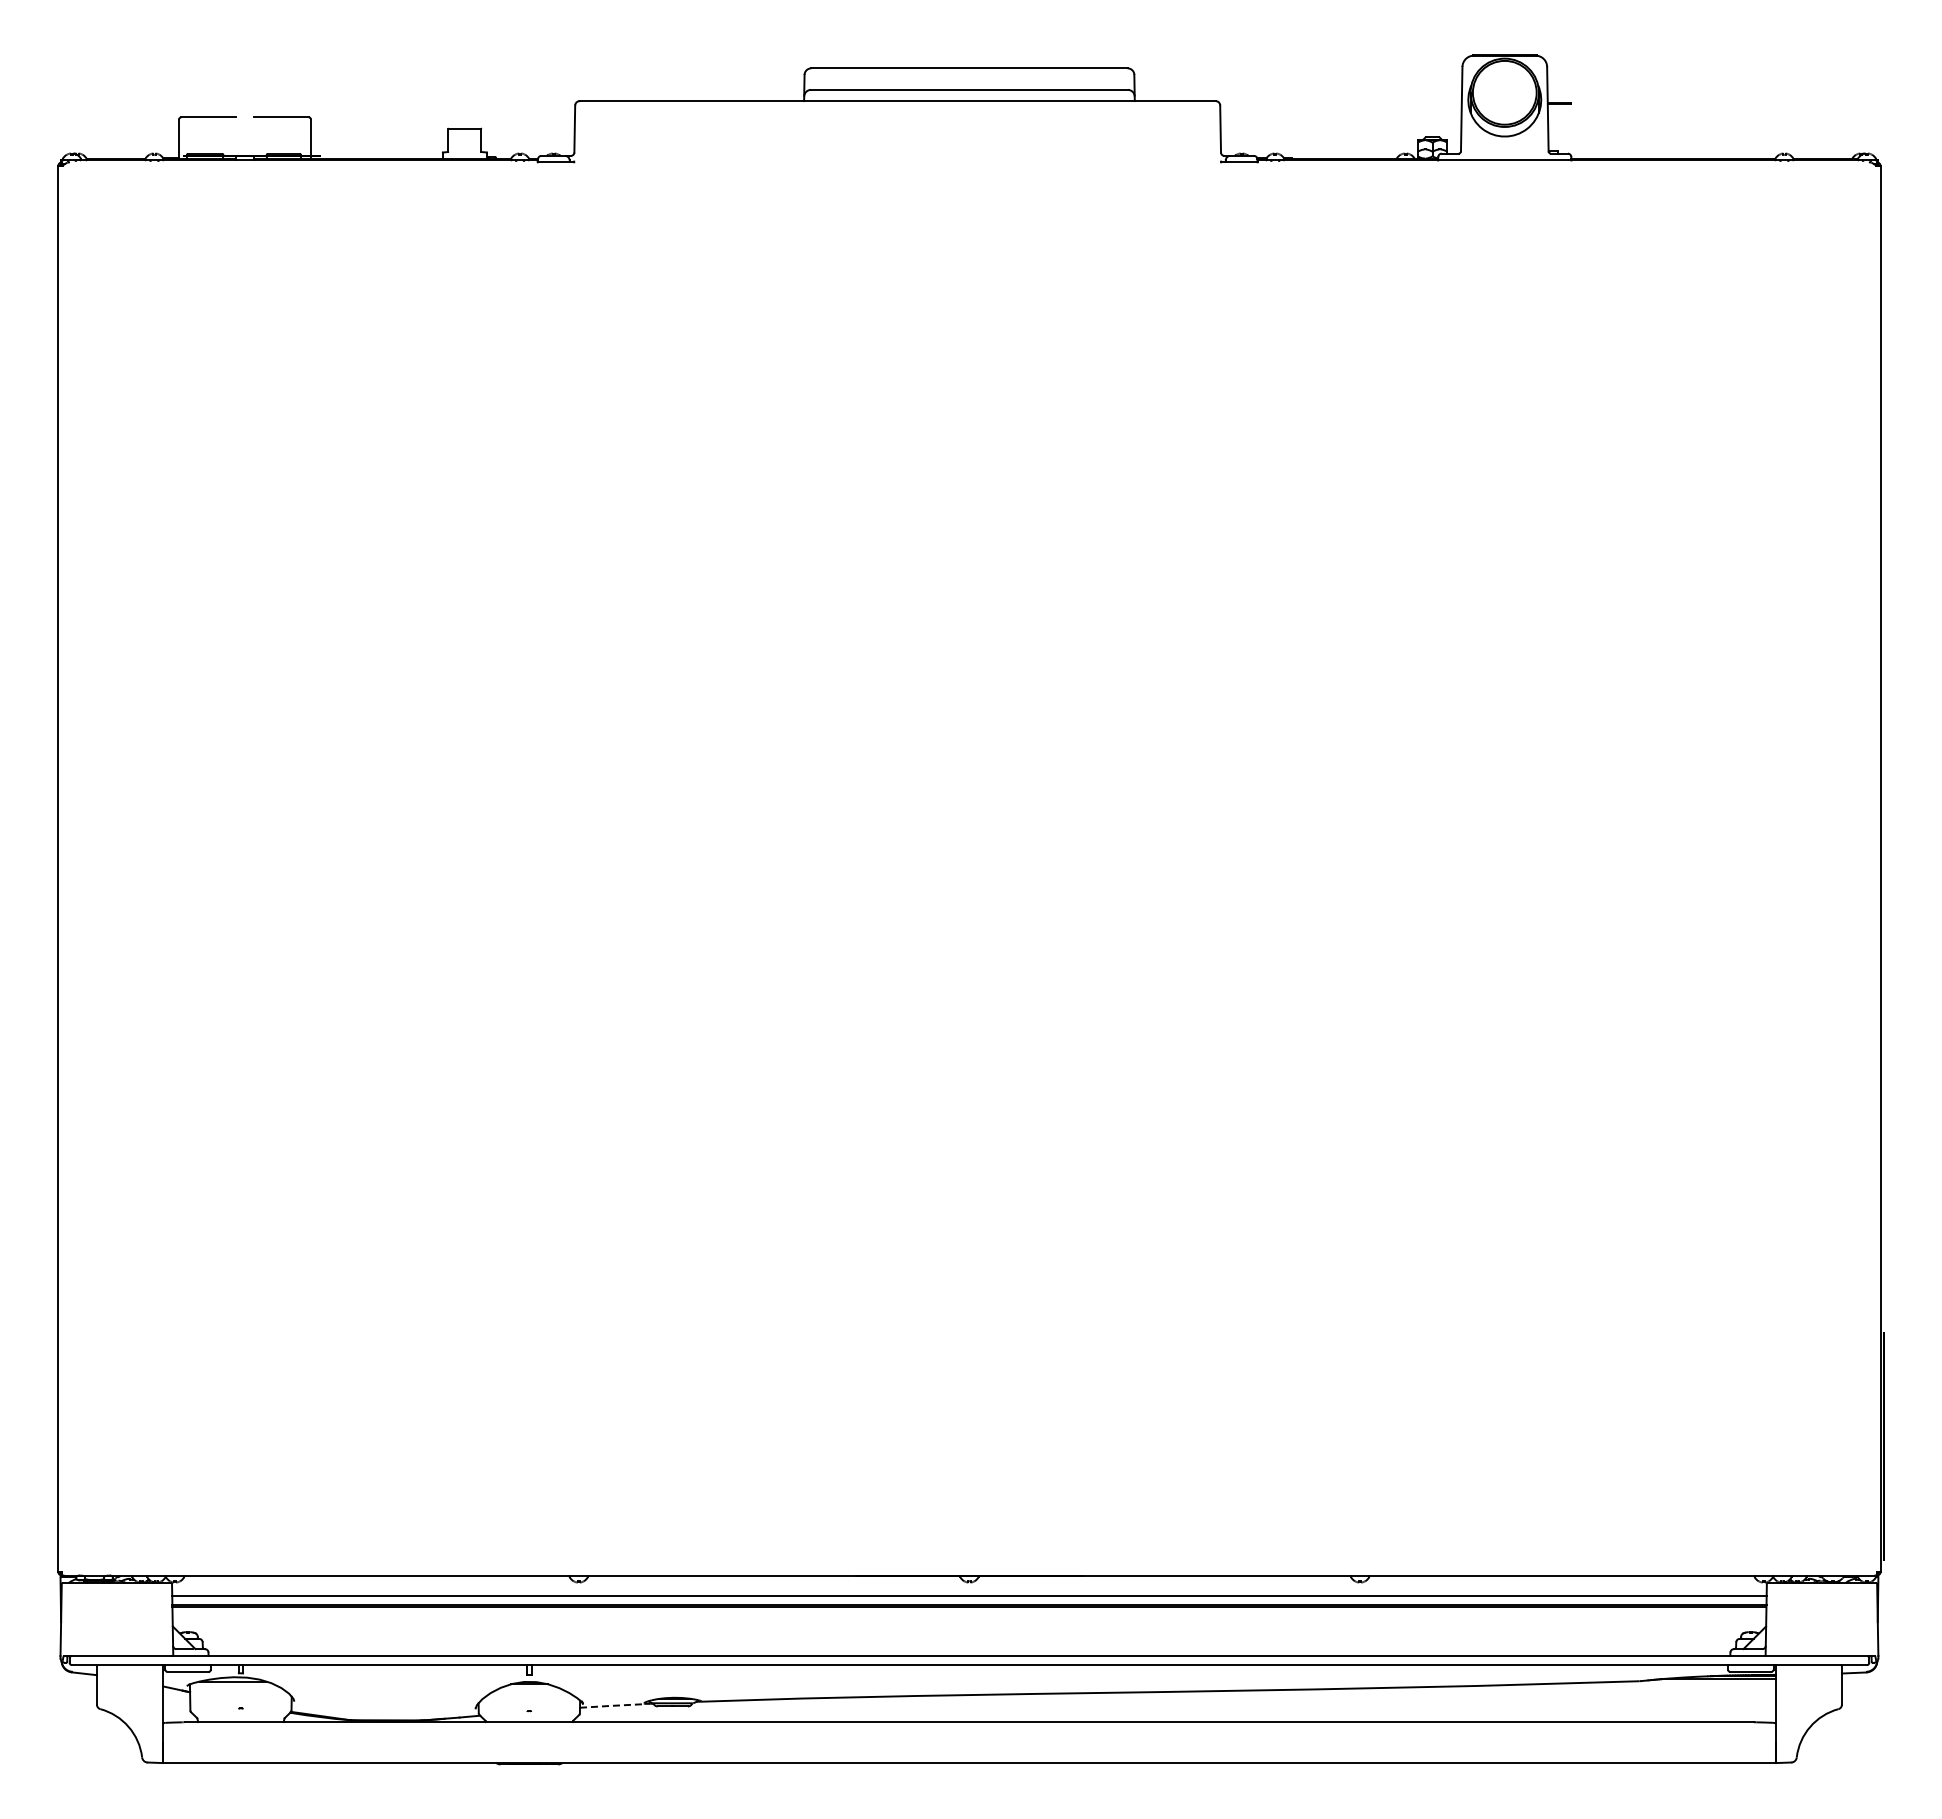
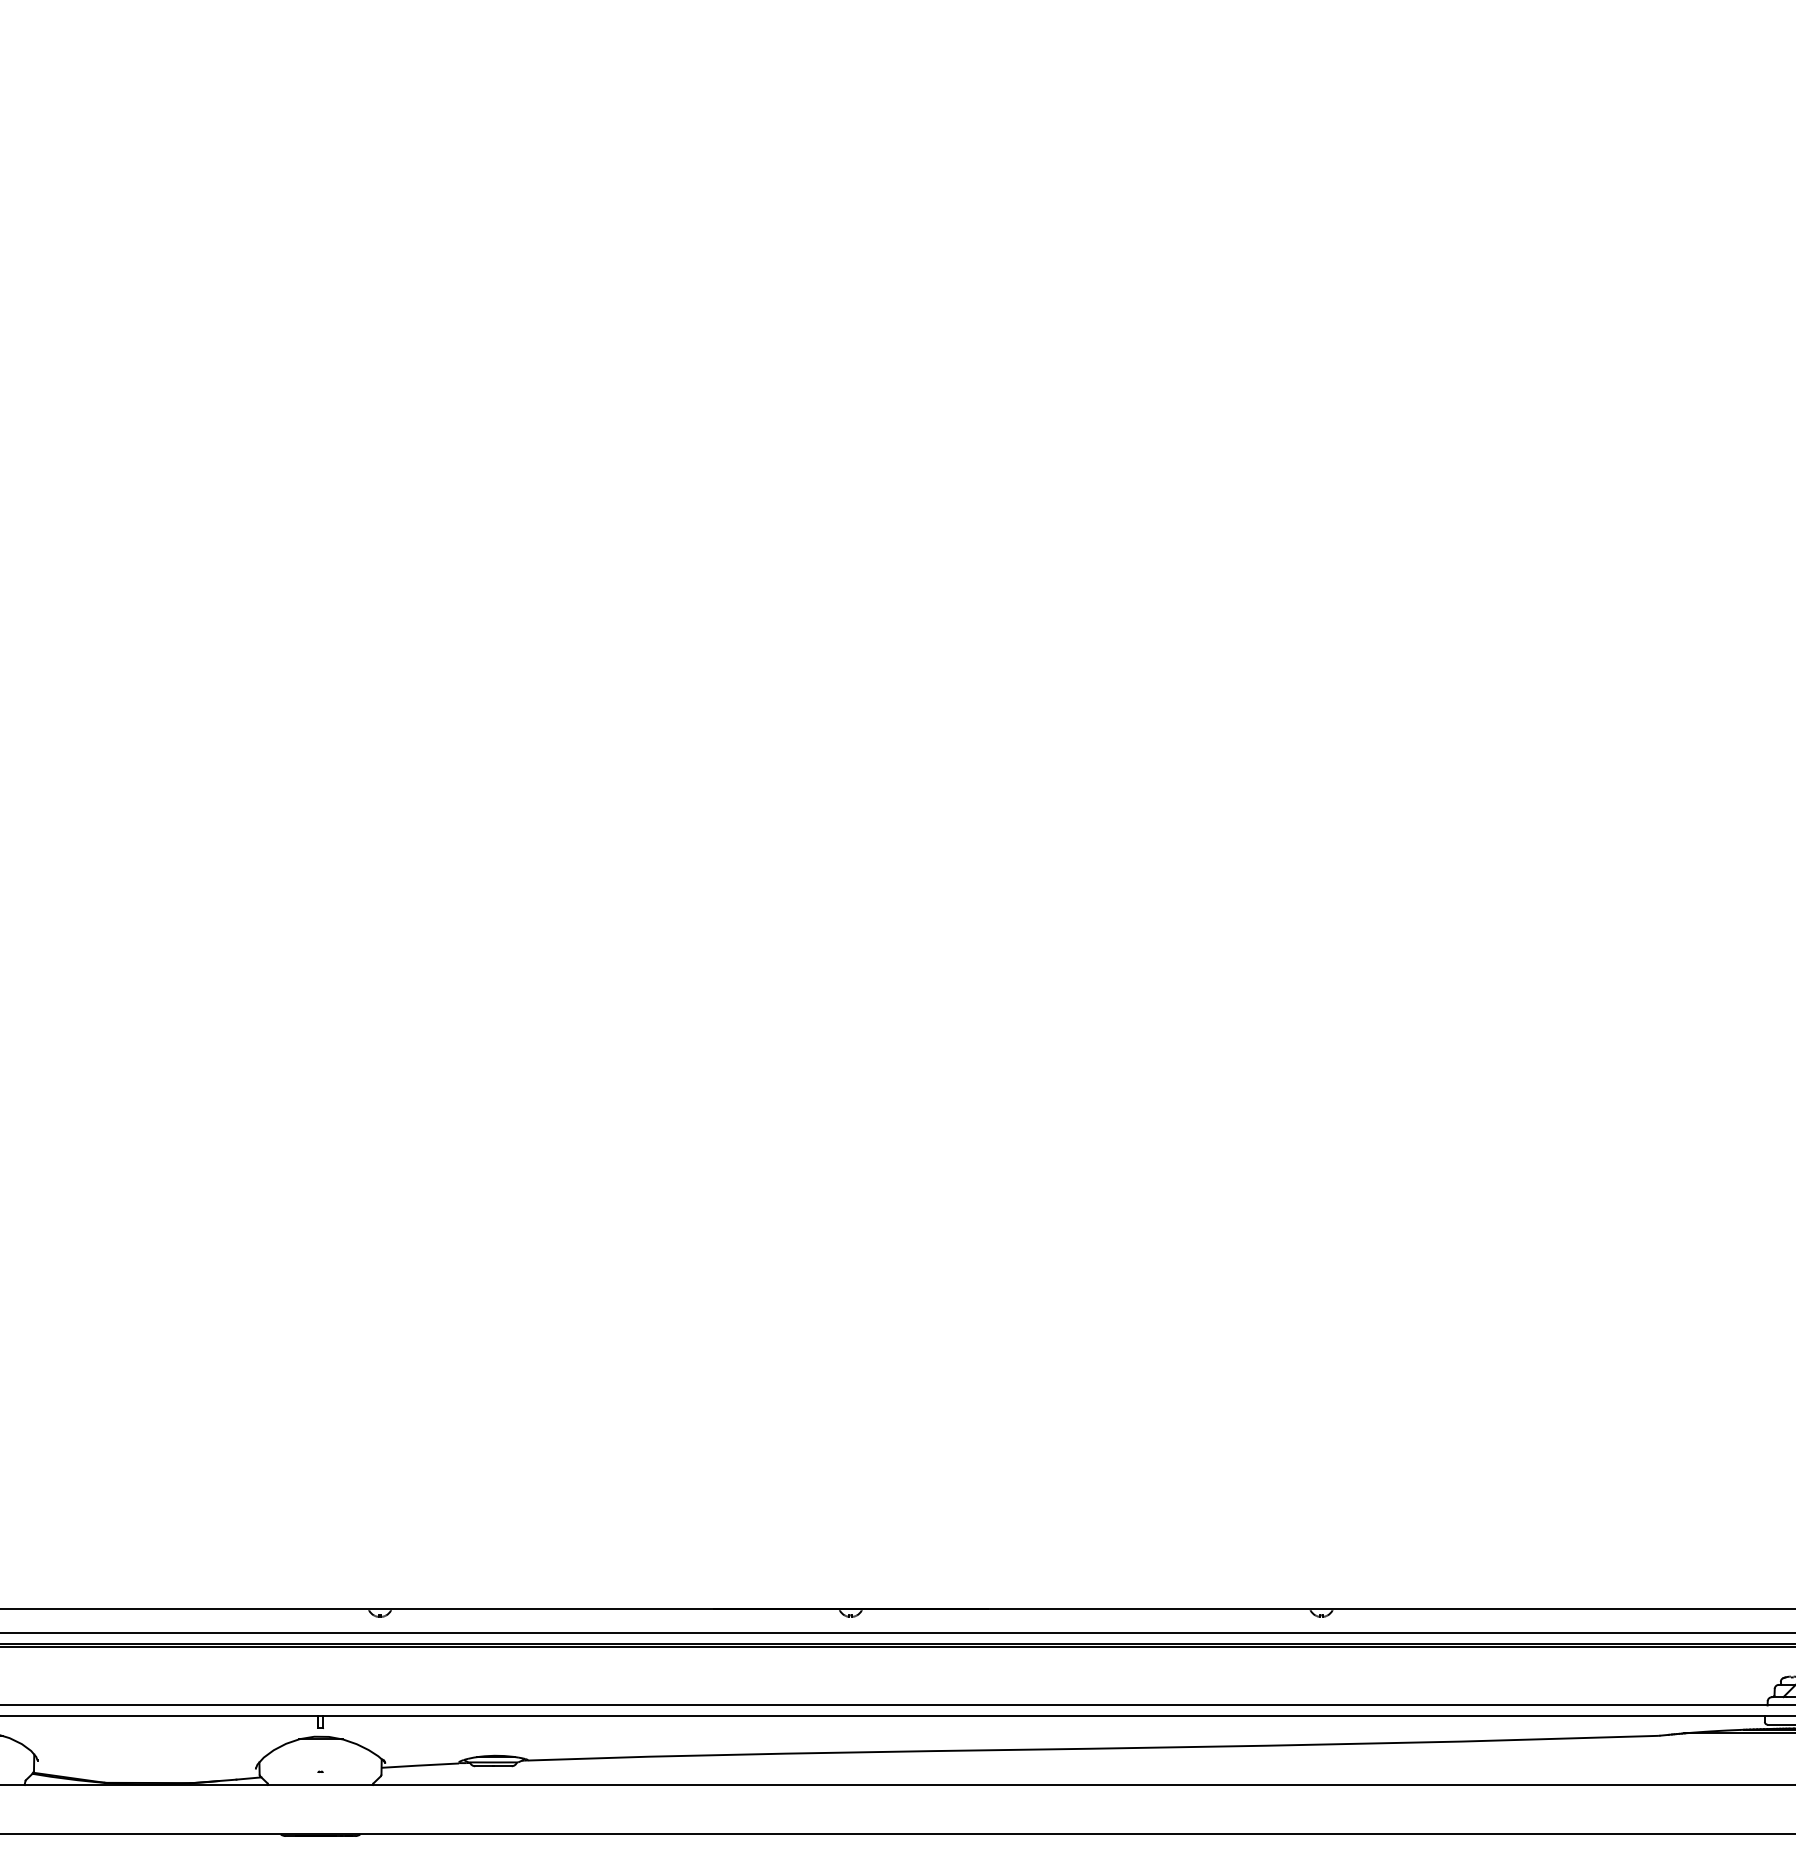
line: (612, 1705) -> (420, 1765), dashed -> solid

